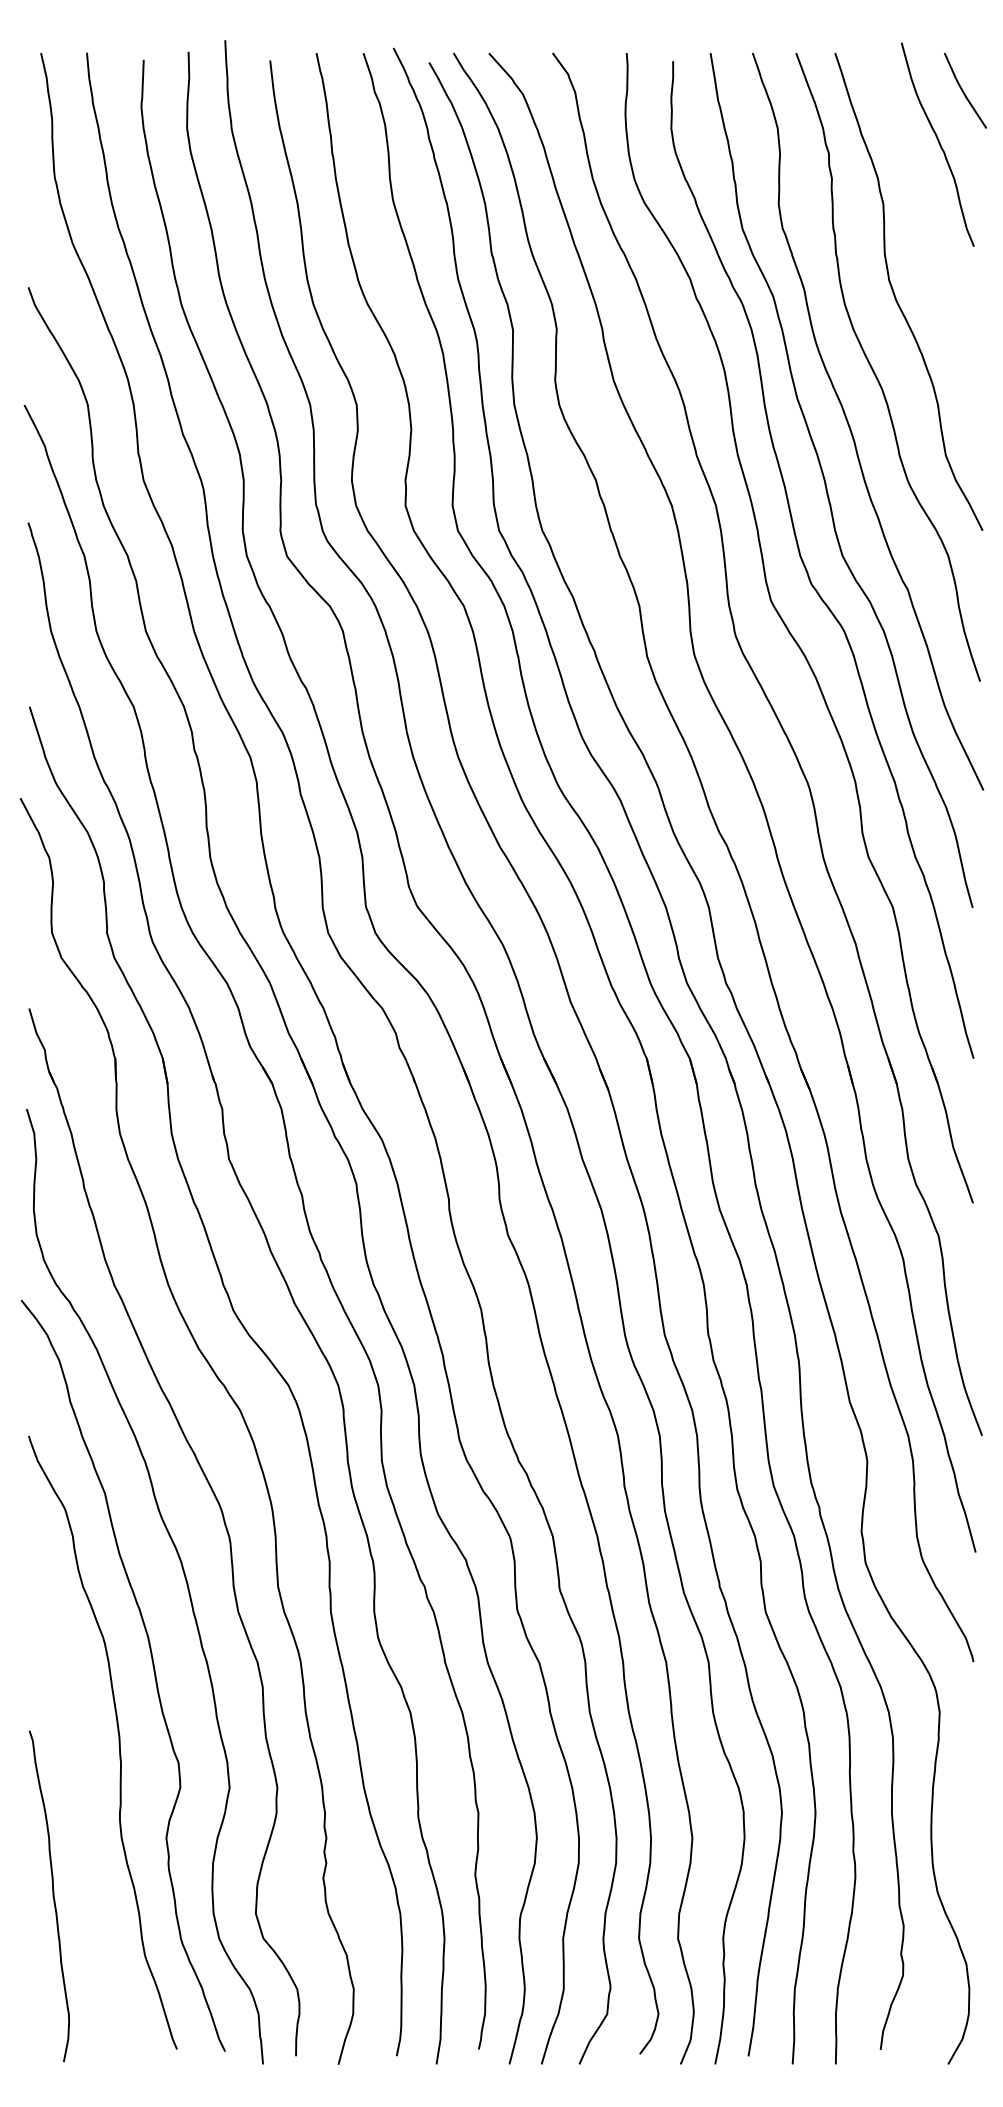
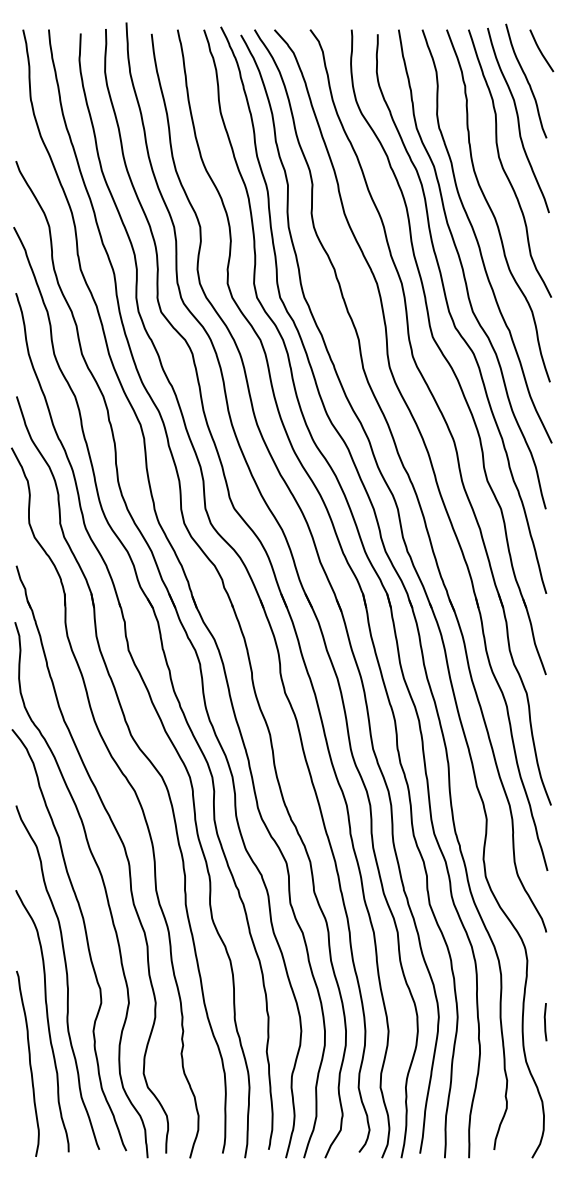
curve: (923, 214) -> (518, 120), added
curve: (82, 1817) -> (46, 1019), added
line: (972, 1822) -> (545, 1022), added

